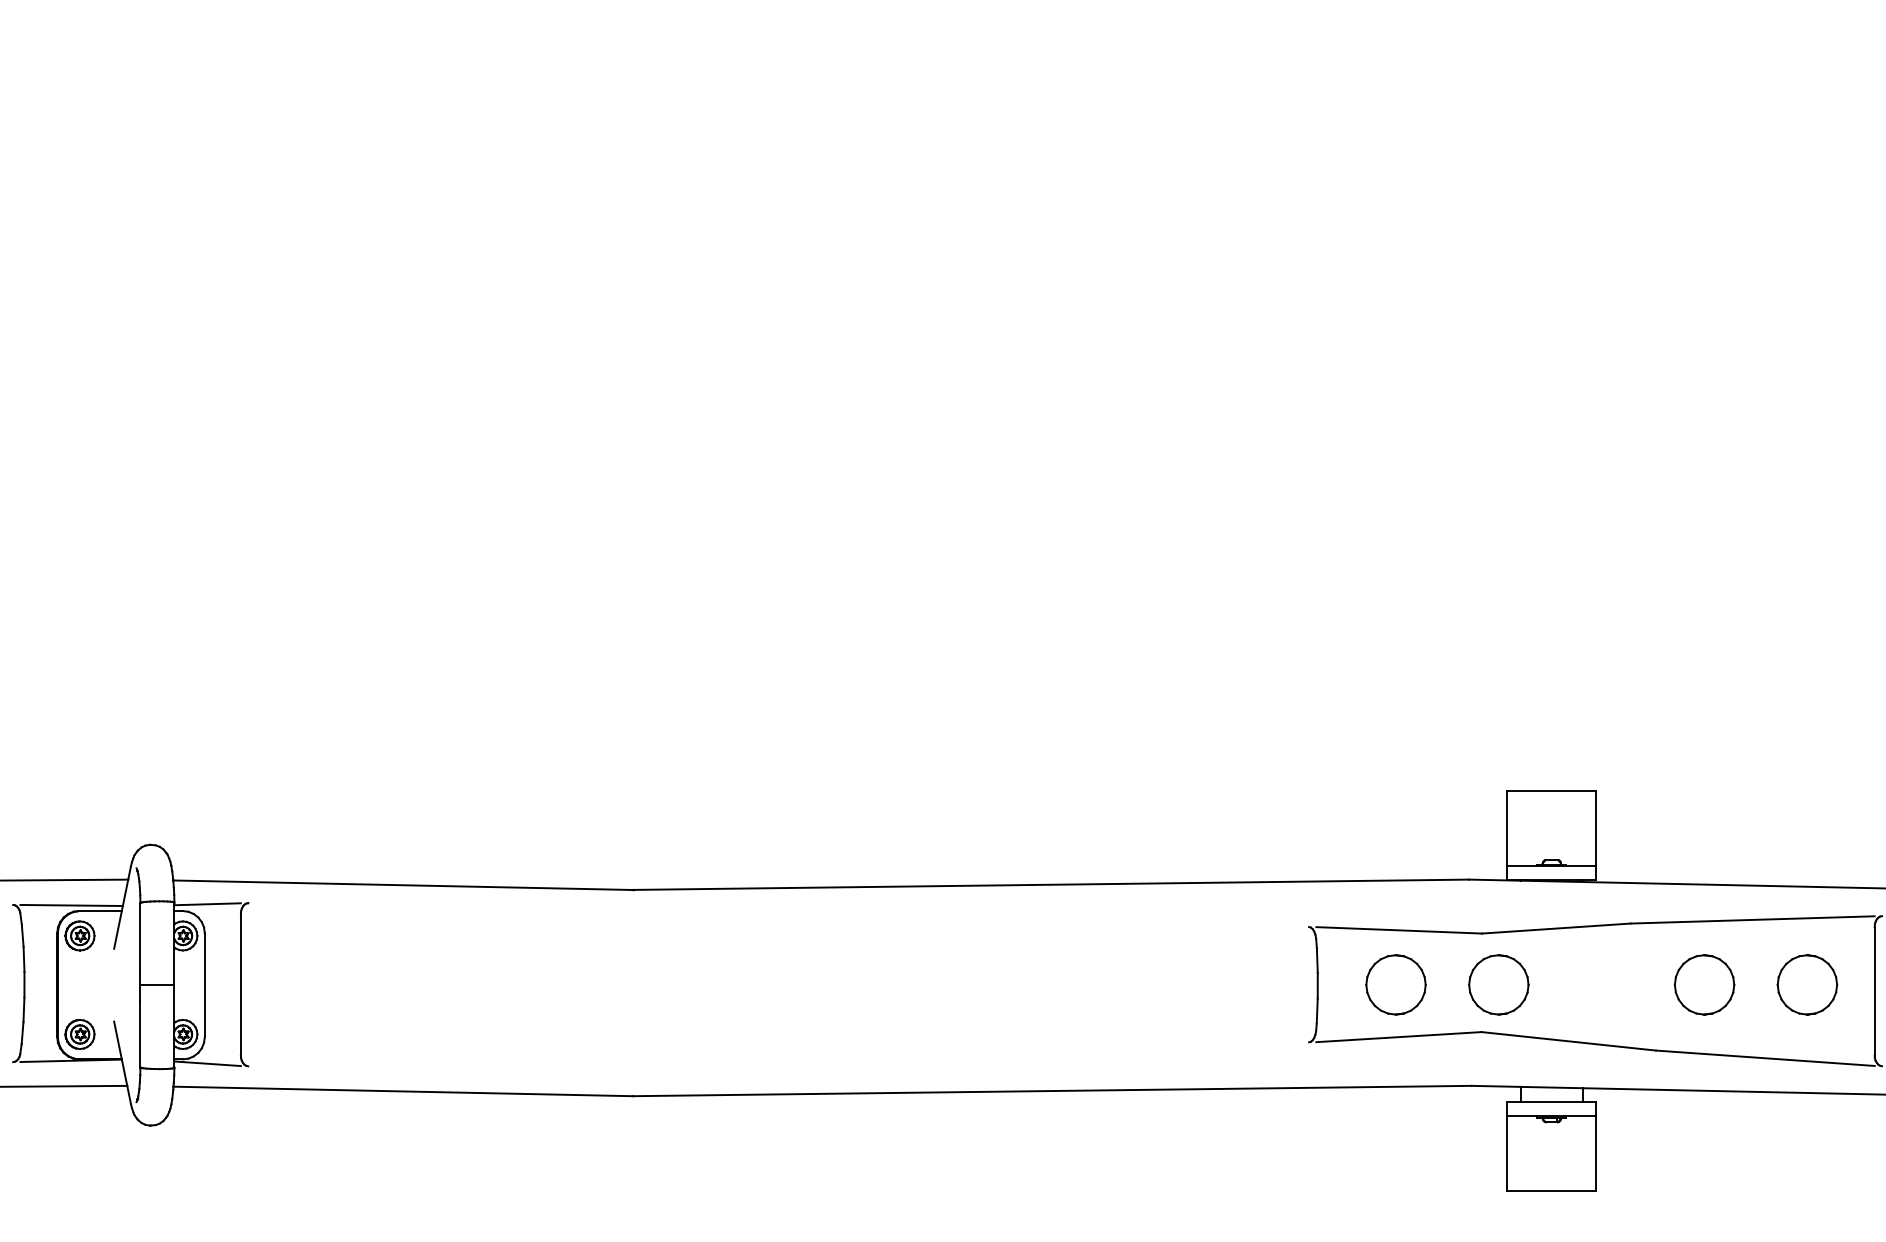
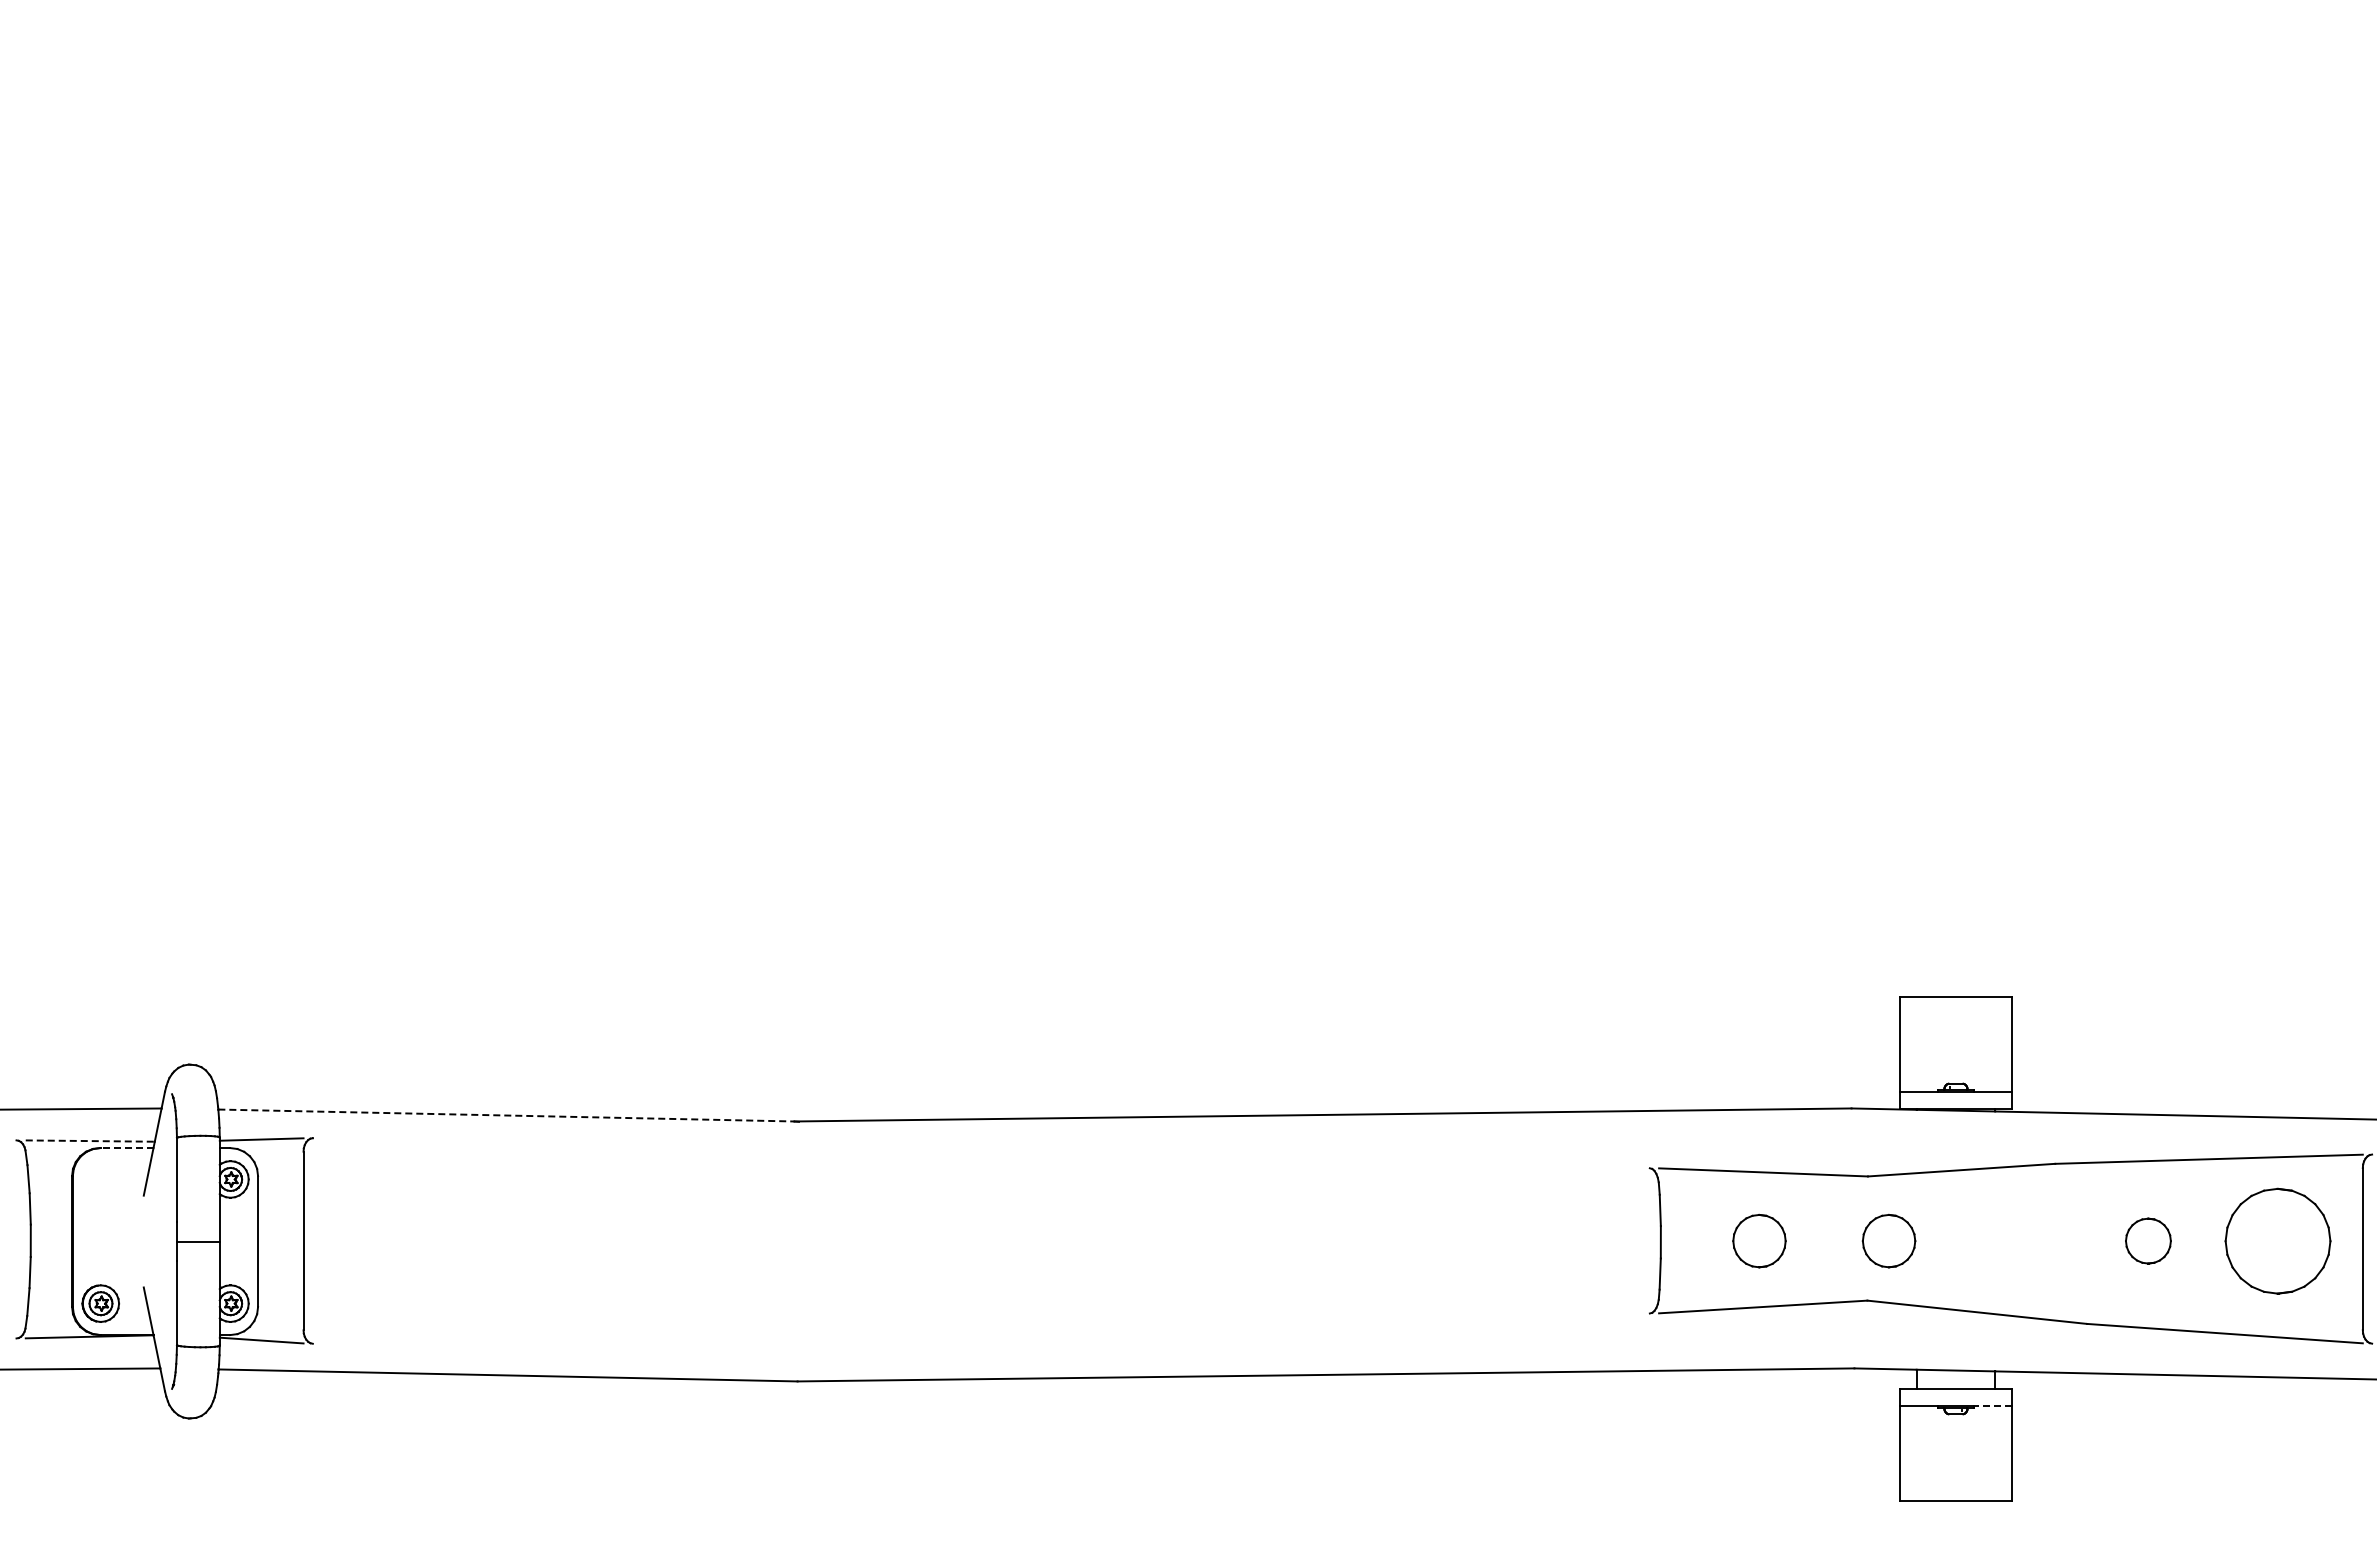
line: (401, 885) -> (506, 1115), solid -> dashed
line: (71, 905) -> (90, 1141), solid -> dashed
line: (100, 911) -> (126, 1148), solid -> dashed
part: (79, 935) -> (100, 1179), removed
part: (1396, 984) -> (1759, 1240), size x0.7
part: (1498, 984) -> (1888, 1240), size x0.7
part: (1704, 984) -> (2148, 1240), size x0.6
part: (1807, 984) -> (2277, 1240), size x1.4
line: (1581, 1116) -> (1993, 1406), solid -> dashed

